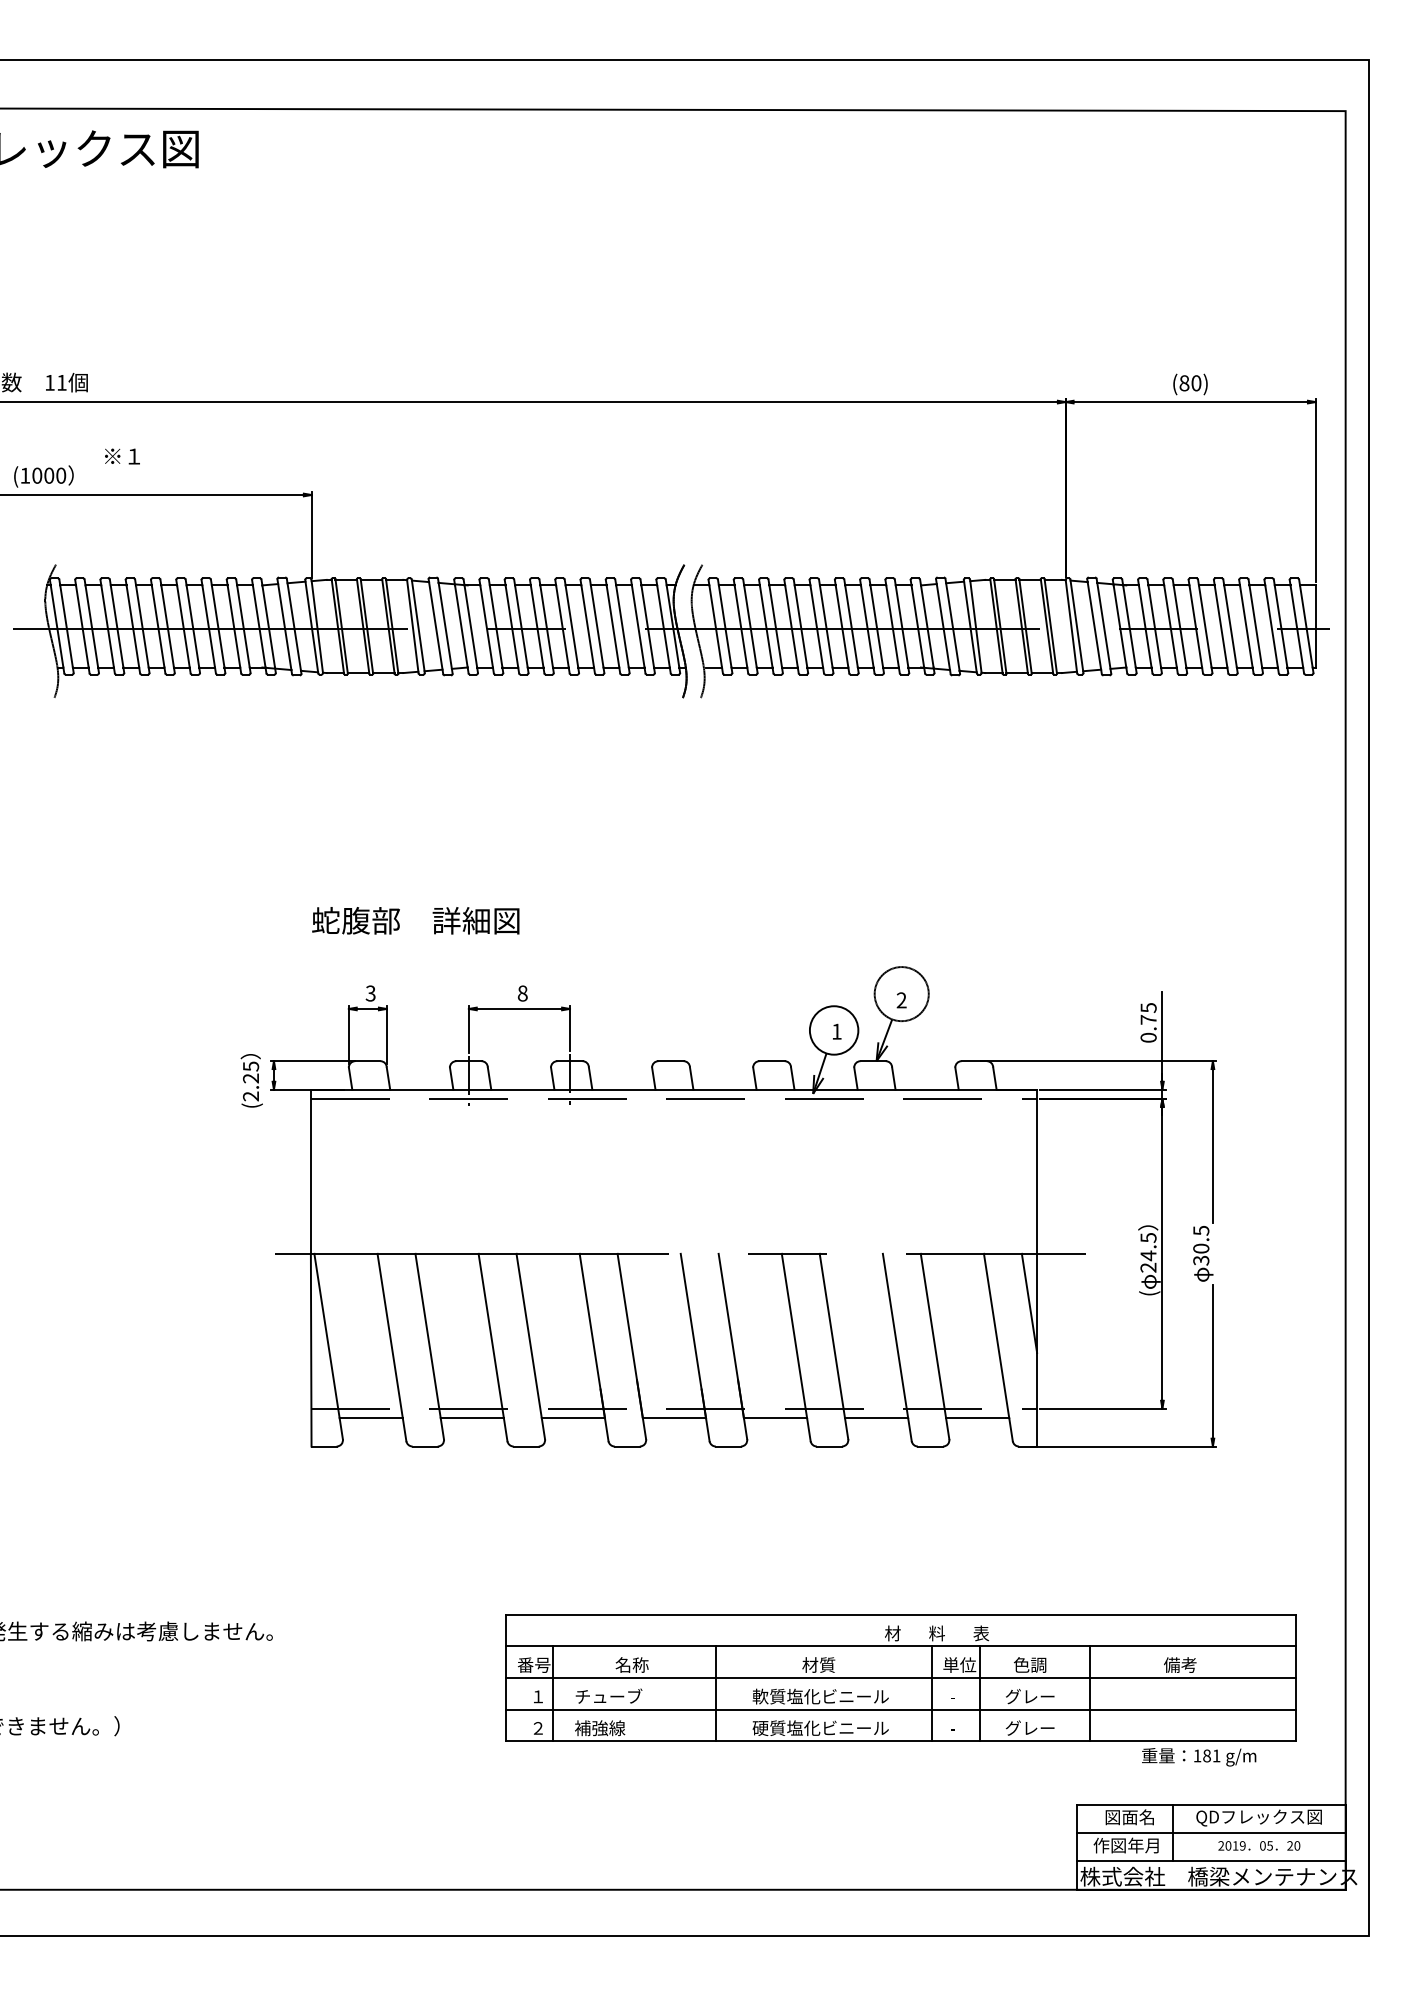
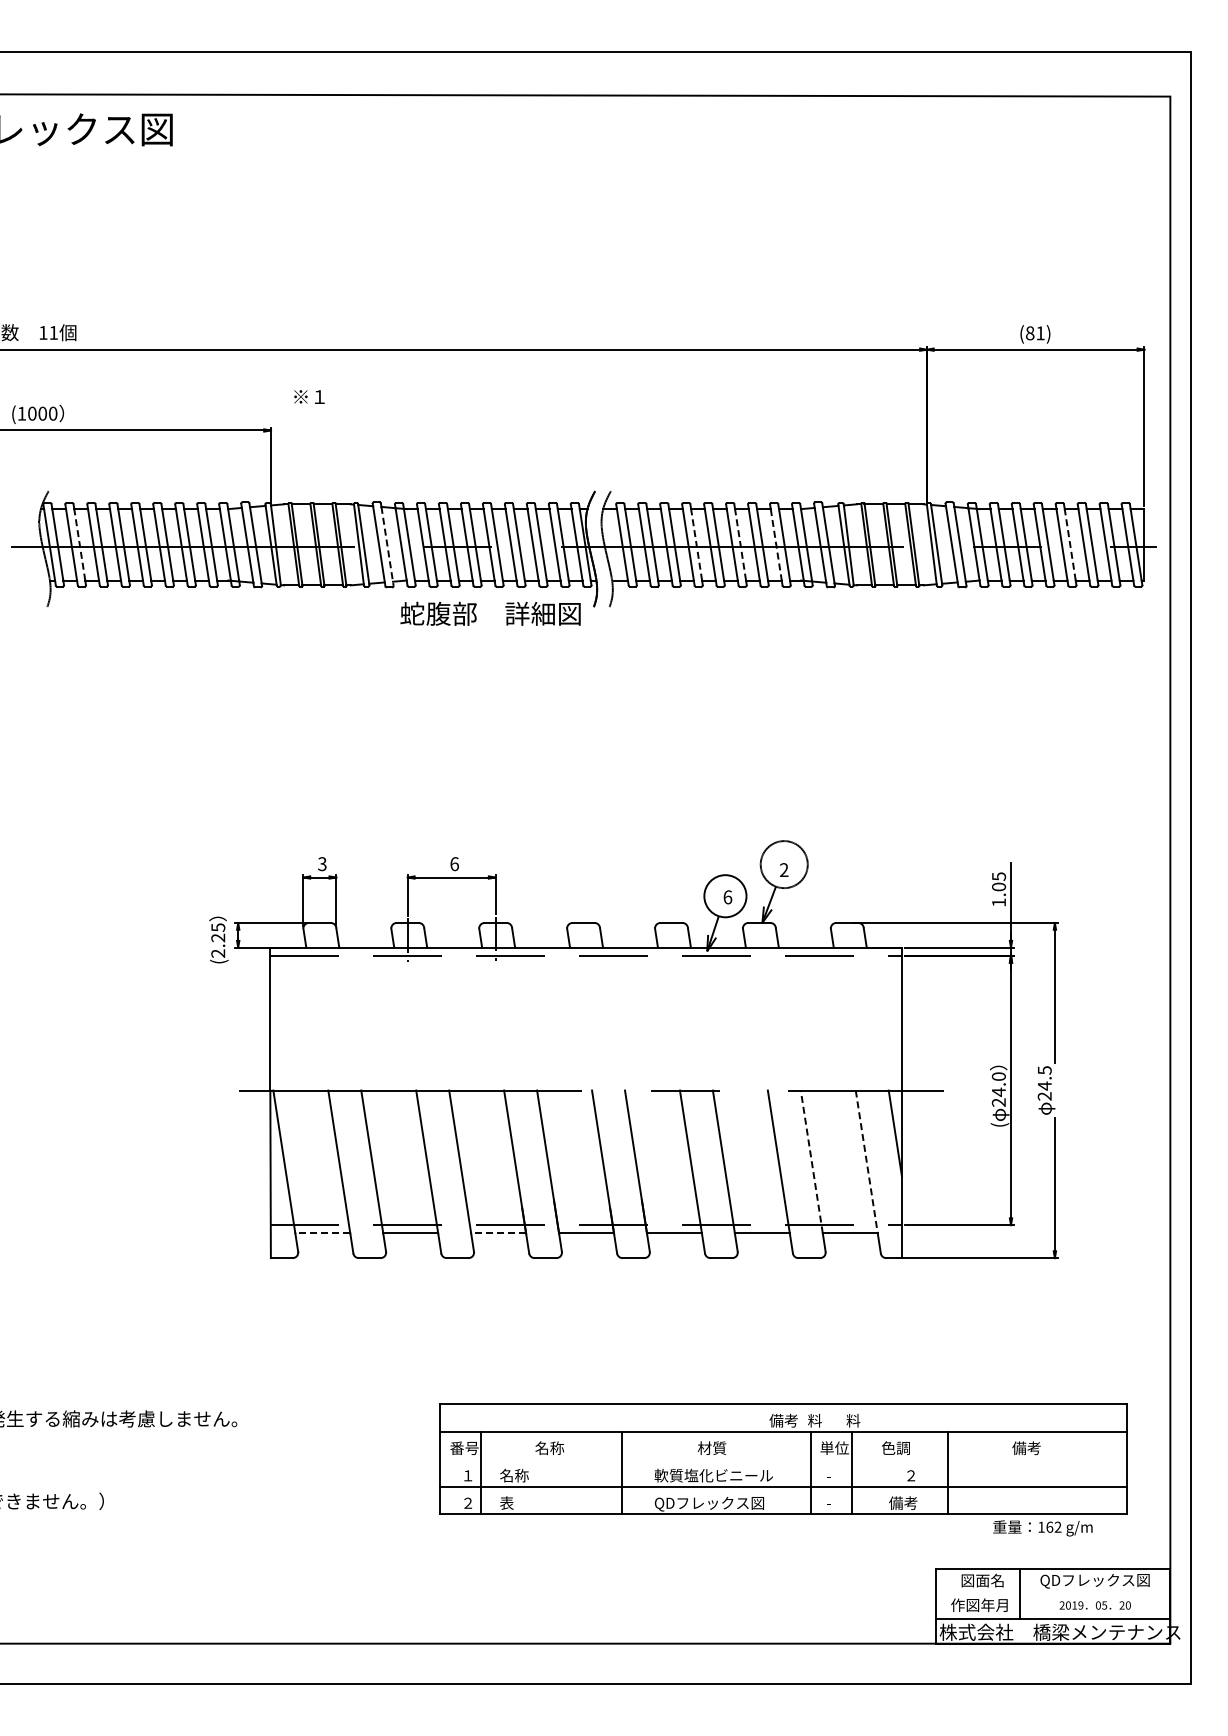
text: (1196, 383) -> (1040, 333), (80) -> (81)
text: (122, 455) -> (309, 396), moved
line: (91, 626) -> (79, 544), solid -> dashed
line: (800, 626) -> (696, 544), solid -> dashed
line: (851, 626) -> (740, 544), solid -> dashed
line: (1230, 626) -> (1070, 544), solid -> dashed
line: (892, 627) -> (776, 545), solid -> dashed
line: (445, 628) -> (387, 546), solid -> dashed
text: (415, 920) -> (490, 613), moved
text: (522, 993) -> (454, 864), 8 -> 6
text: (1149, 1028) -> (999, 894), 0.75 -> 1.05
text: (836, 1031) -> (727, 897), 1 -> 6
text: (1148, 1237) -> (998, 1076), 24.5 -> 24.0
text: (1200, 1253) -> (1044, 1090), 30.5 -> 24.5
line: (933, 1335) -> (811, 1161), solid -> dashed
line: (996, 1336) -> (866, 1162), solid -> dashed
line: (370, 1418) -> (322, 1233), solid -> dashed
line: (573, 1418) -> (498, 1233), solid -> dashed
text: (900, 1633) -> (783, 1420), 材 -> 備考
text: (981, 1633) -> (853, 1420), 表 -> 料
line: (900, 1678) -> (783, 1459), removed
text: (608, 1696) -> (529, 1475), チューブ -> 名称
text: (1029, 1696) -> (895, 1475), グレー -> ２
text: (599, 1727) -> (521, 1502), 補強線 -> 表
text: (1029, 1727) -> (895, 1502), グレー -> 備考
text: (820, 1728) -> (713, 1503), 硬質塩化ビニール -> QDフレックス図
text: (1211, 1755) -> (1053, 1526), 181 -> 162
line: (1211, 1833) -> (1053, 1594), removed

